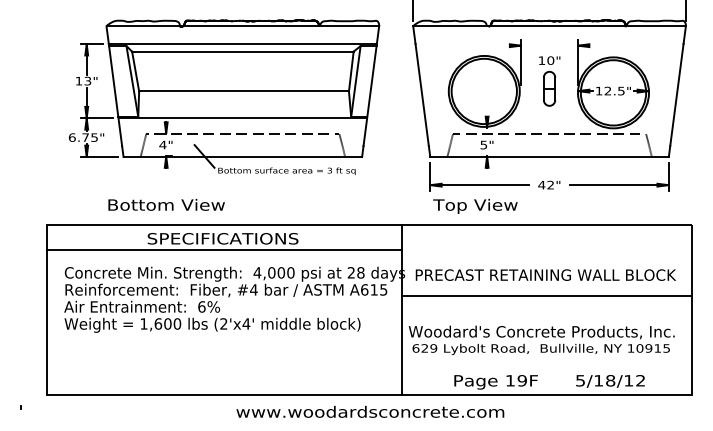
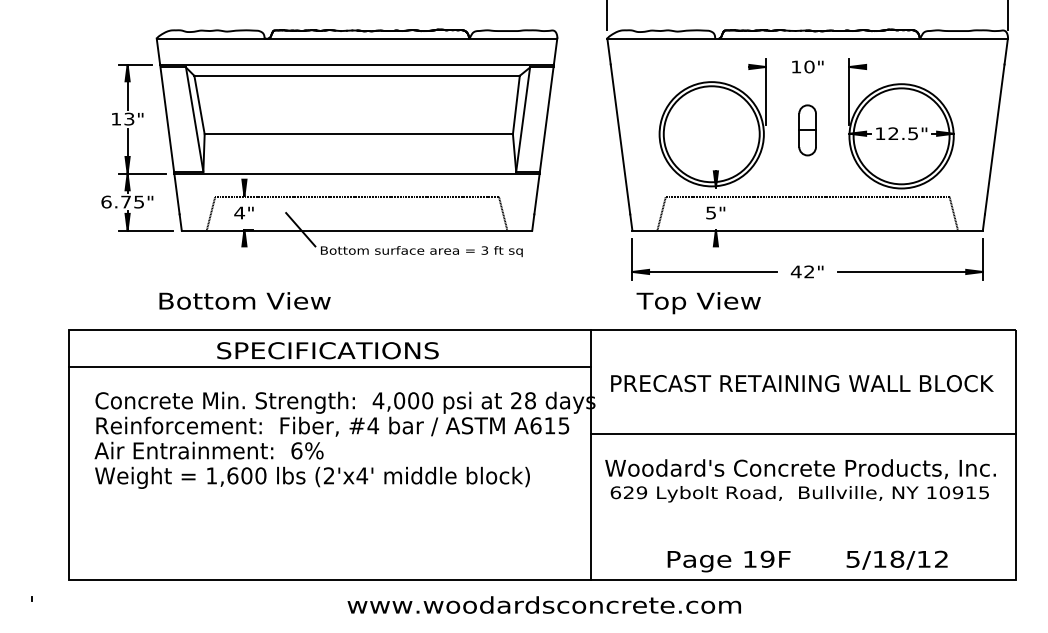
text: (549, 60) -> (807, 66), moved
text: (545, 274) -> (801, 382), moved
text: (541, 340) -> (800, 481), moved

